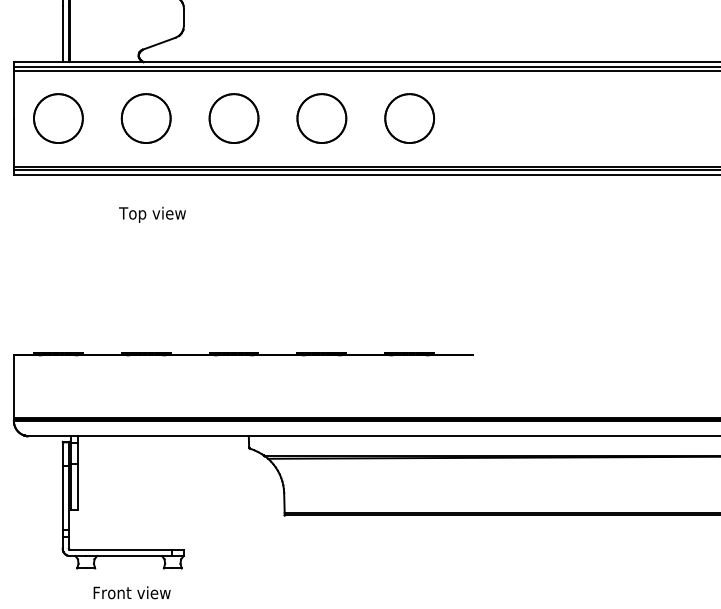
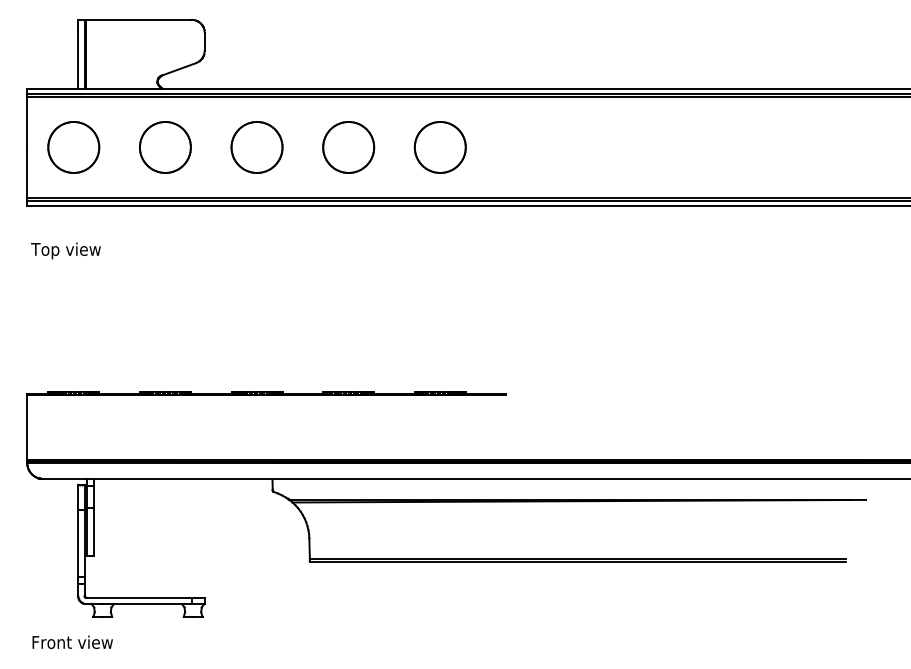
text: (152, 214) -> (65, 250), moved
text: (131, 591) -> (72, 641), moved

